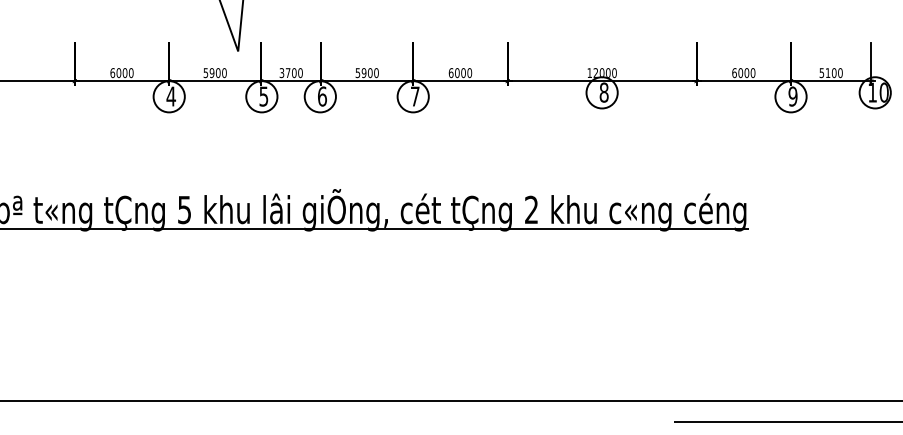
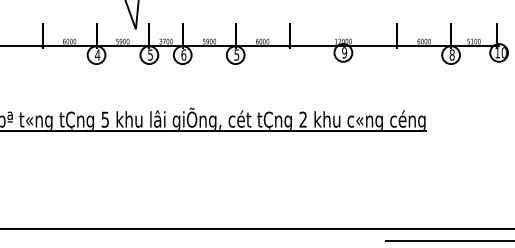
text: (604, 92) -> (344, 52), 8 -> 9
text: (414, 95) -> (236, 54), 7 -> 5
text: (791, 95) -> (451, 54), 9 -> 8

